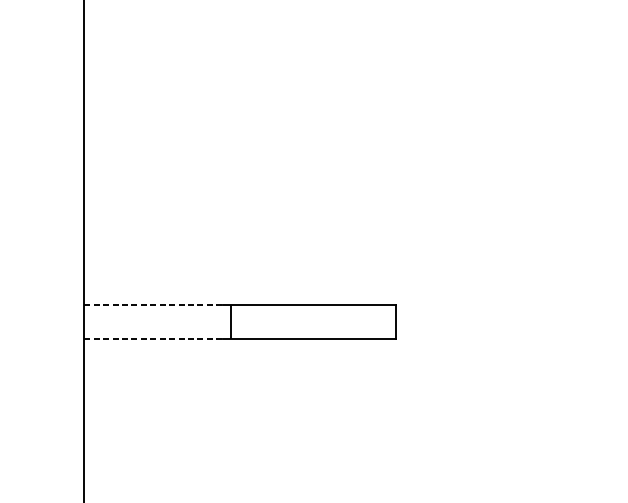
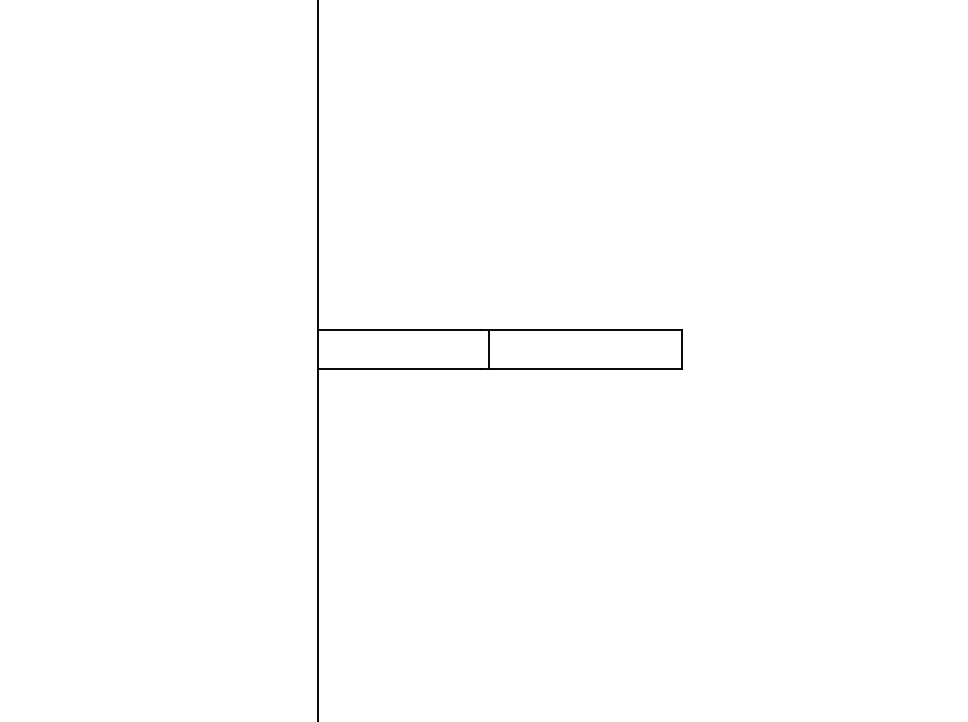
line: (153, 305) -> (399, 330), dashed -> solid
line: (153, 338) -> (399, 369), dashed -> solid

